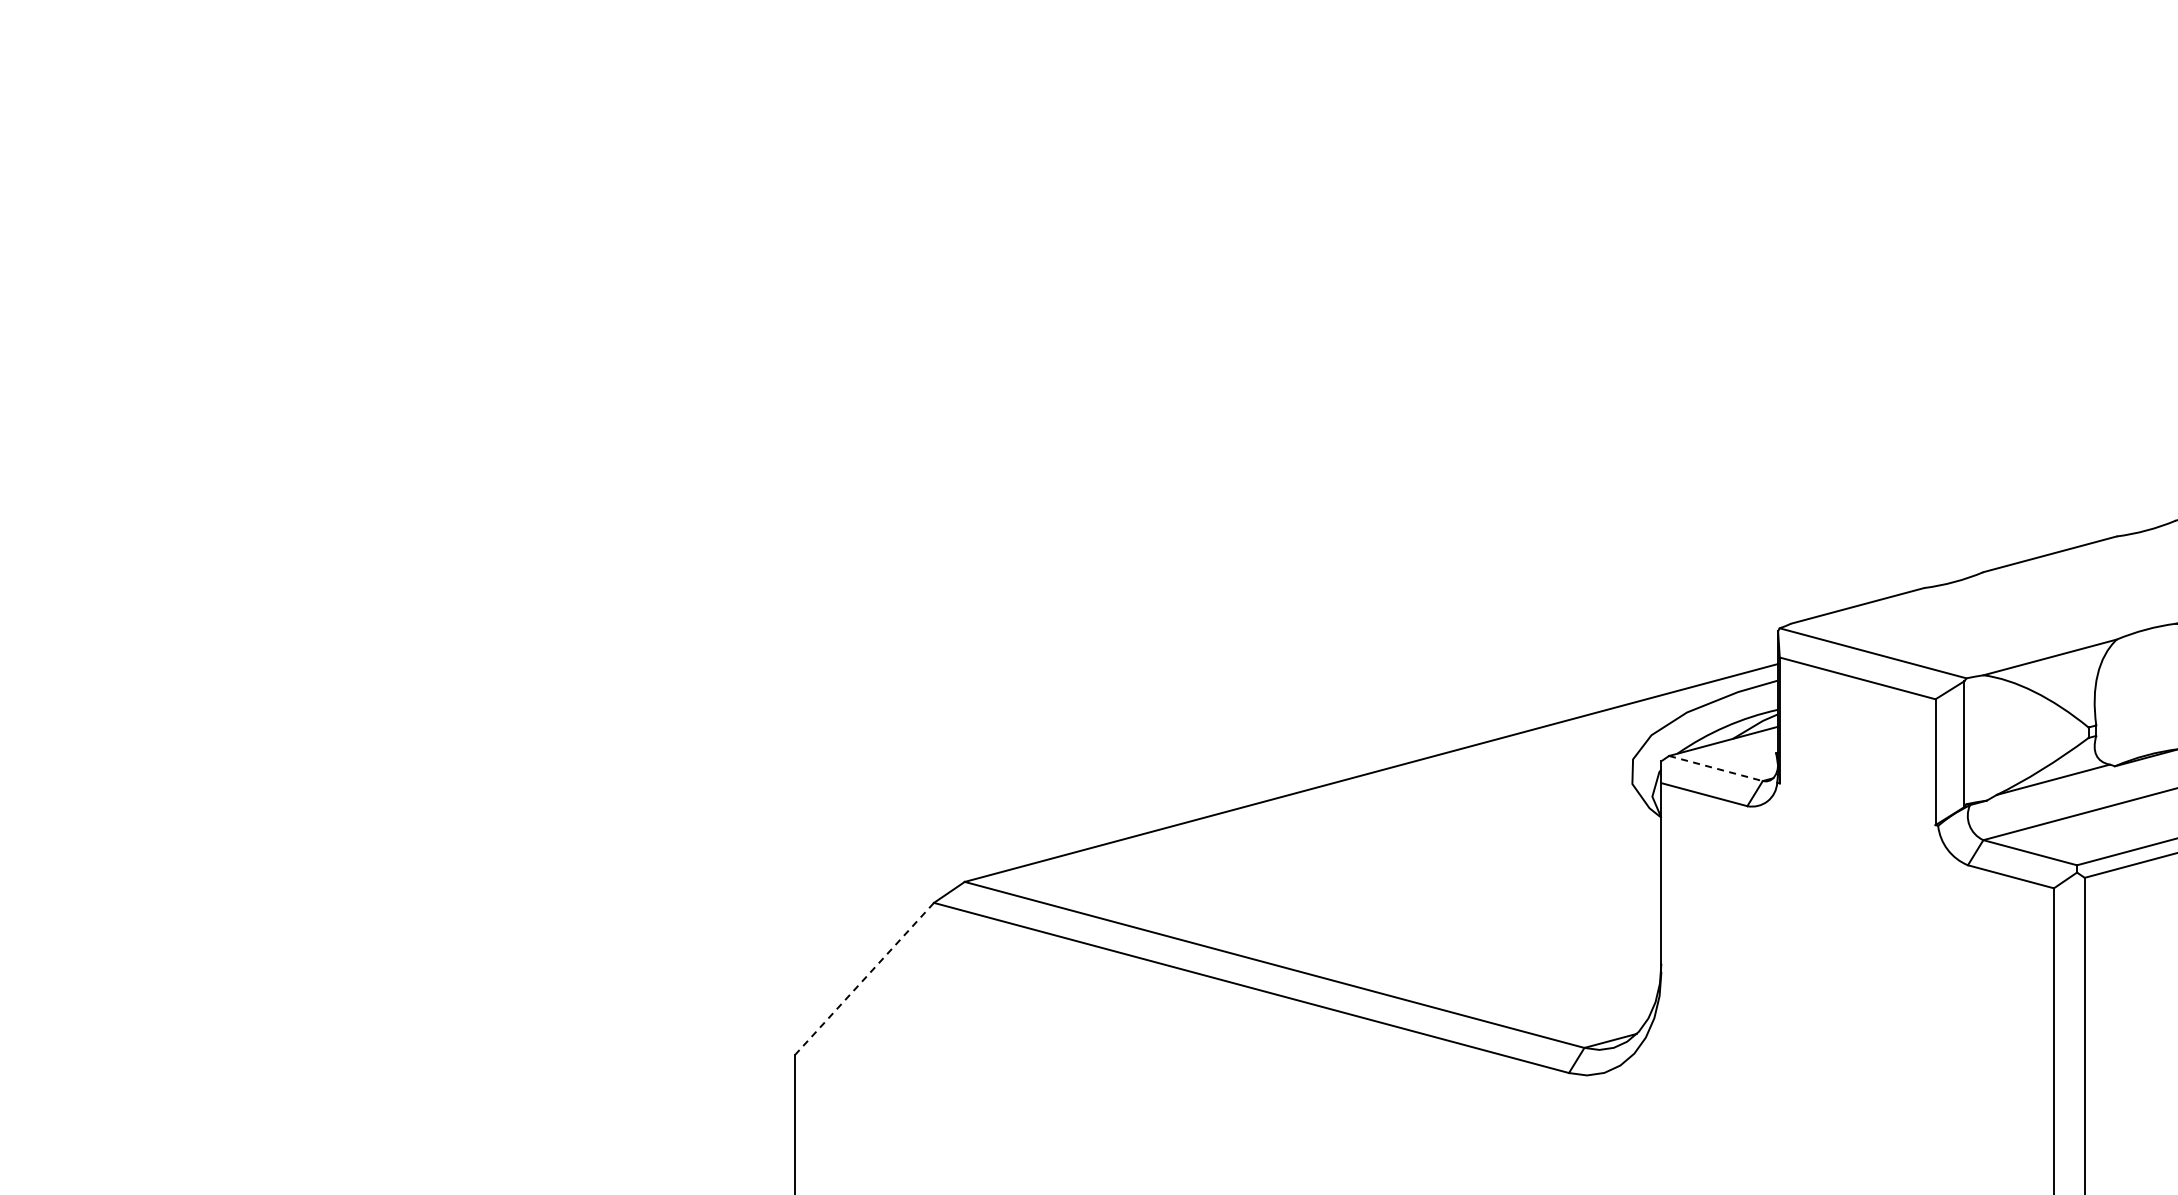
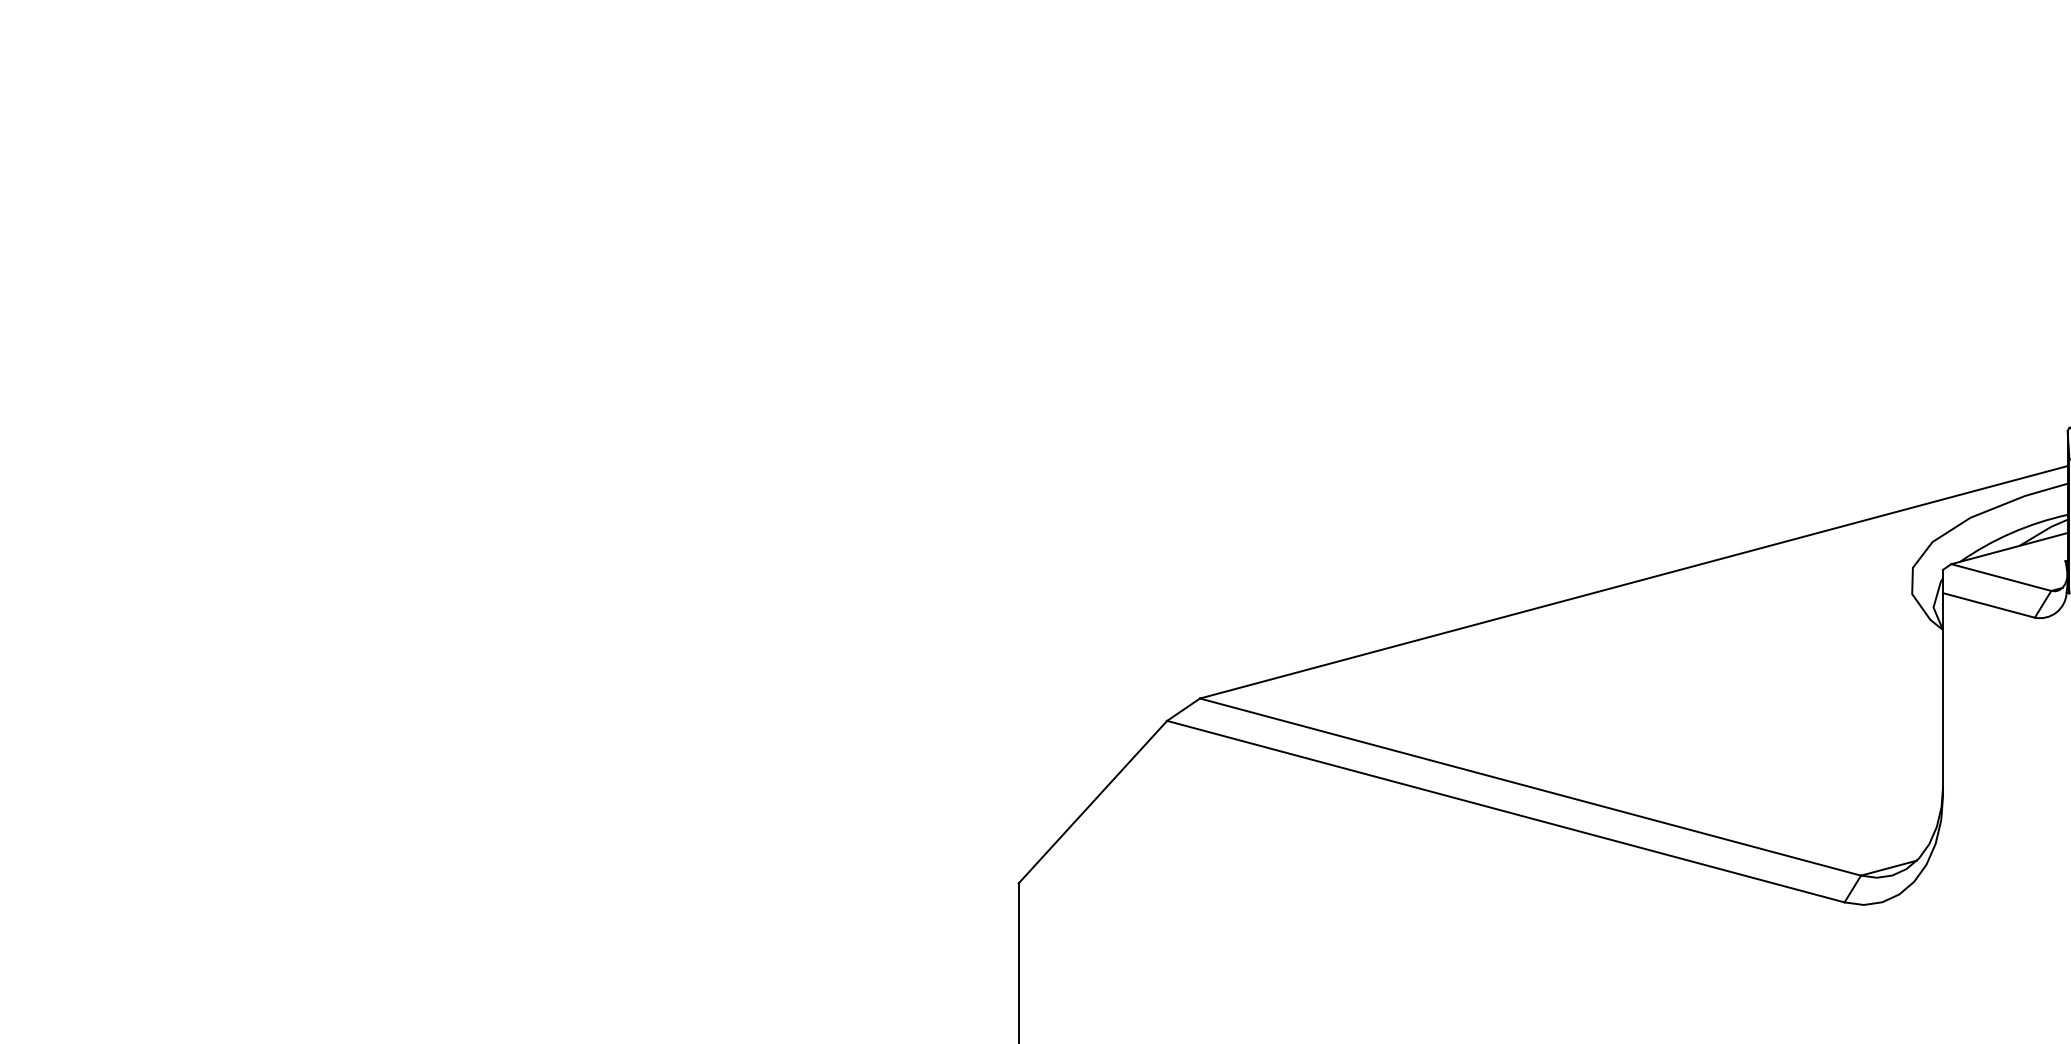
line: (1716, 768) -> (2001, 577), dashed -> solid
line: (864, 978) -> (1093, 801), dashed -> solid

